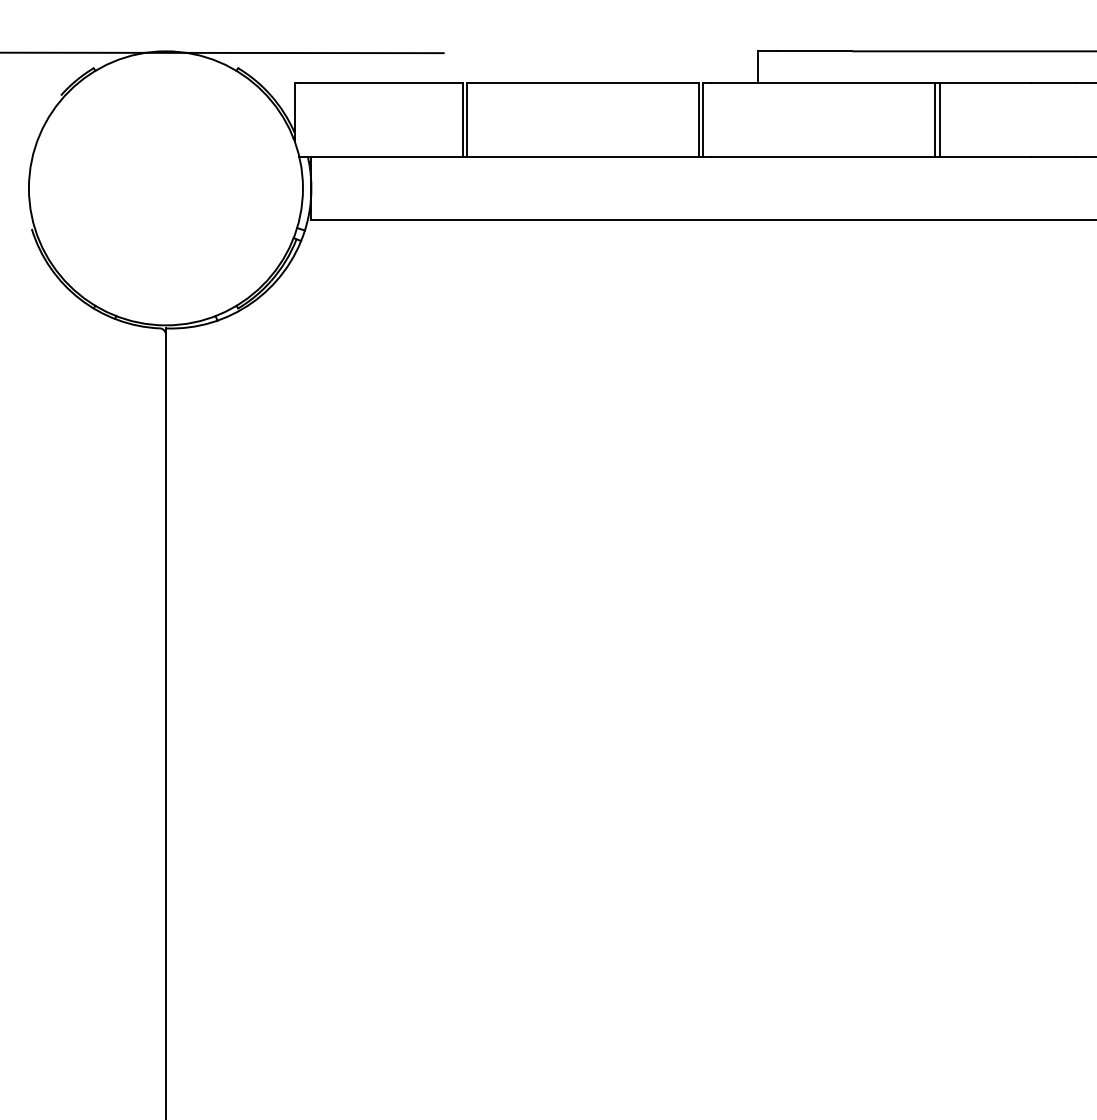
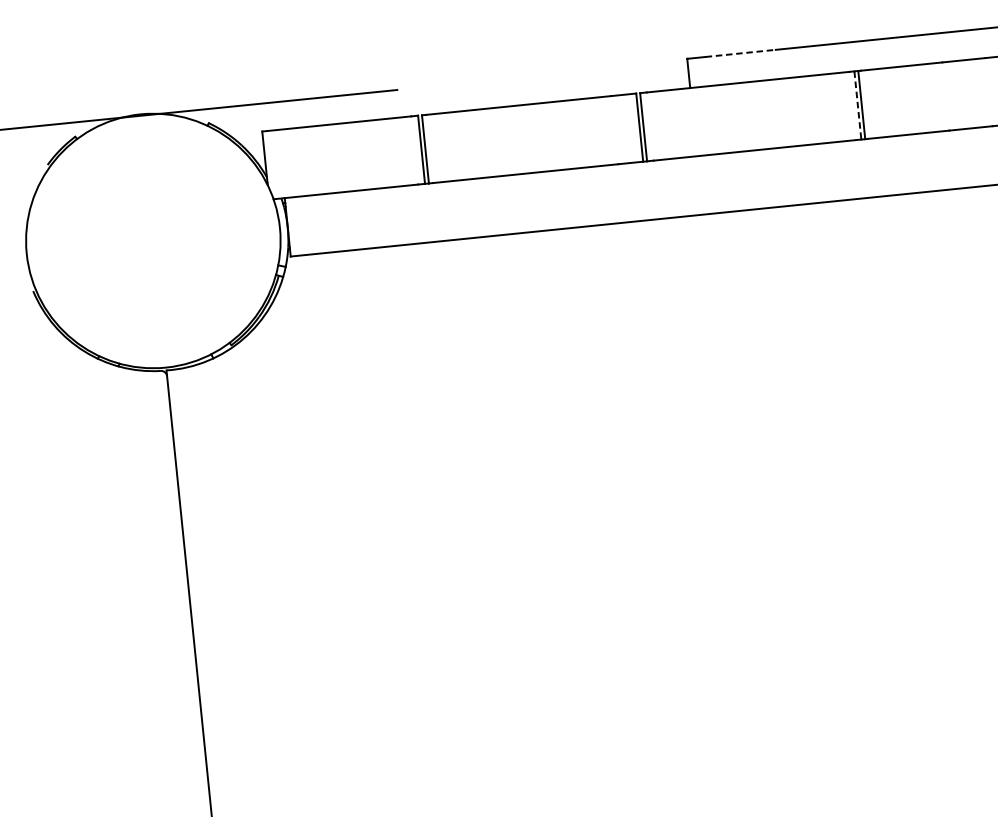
line: (815, 51) -> (740, 53), solid -> dashed
line: (935, 119) -> (857, 105), solid -> dashed

